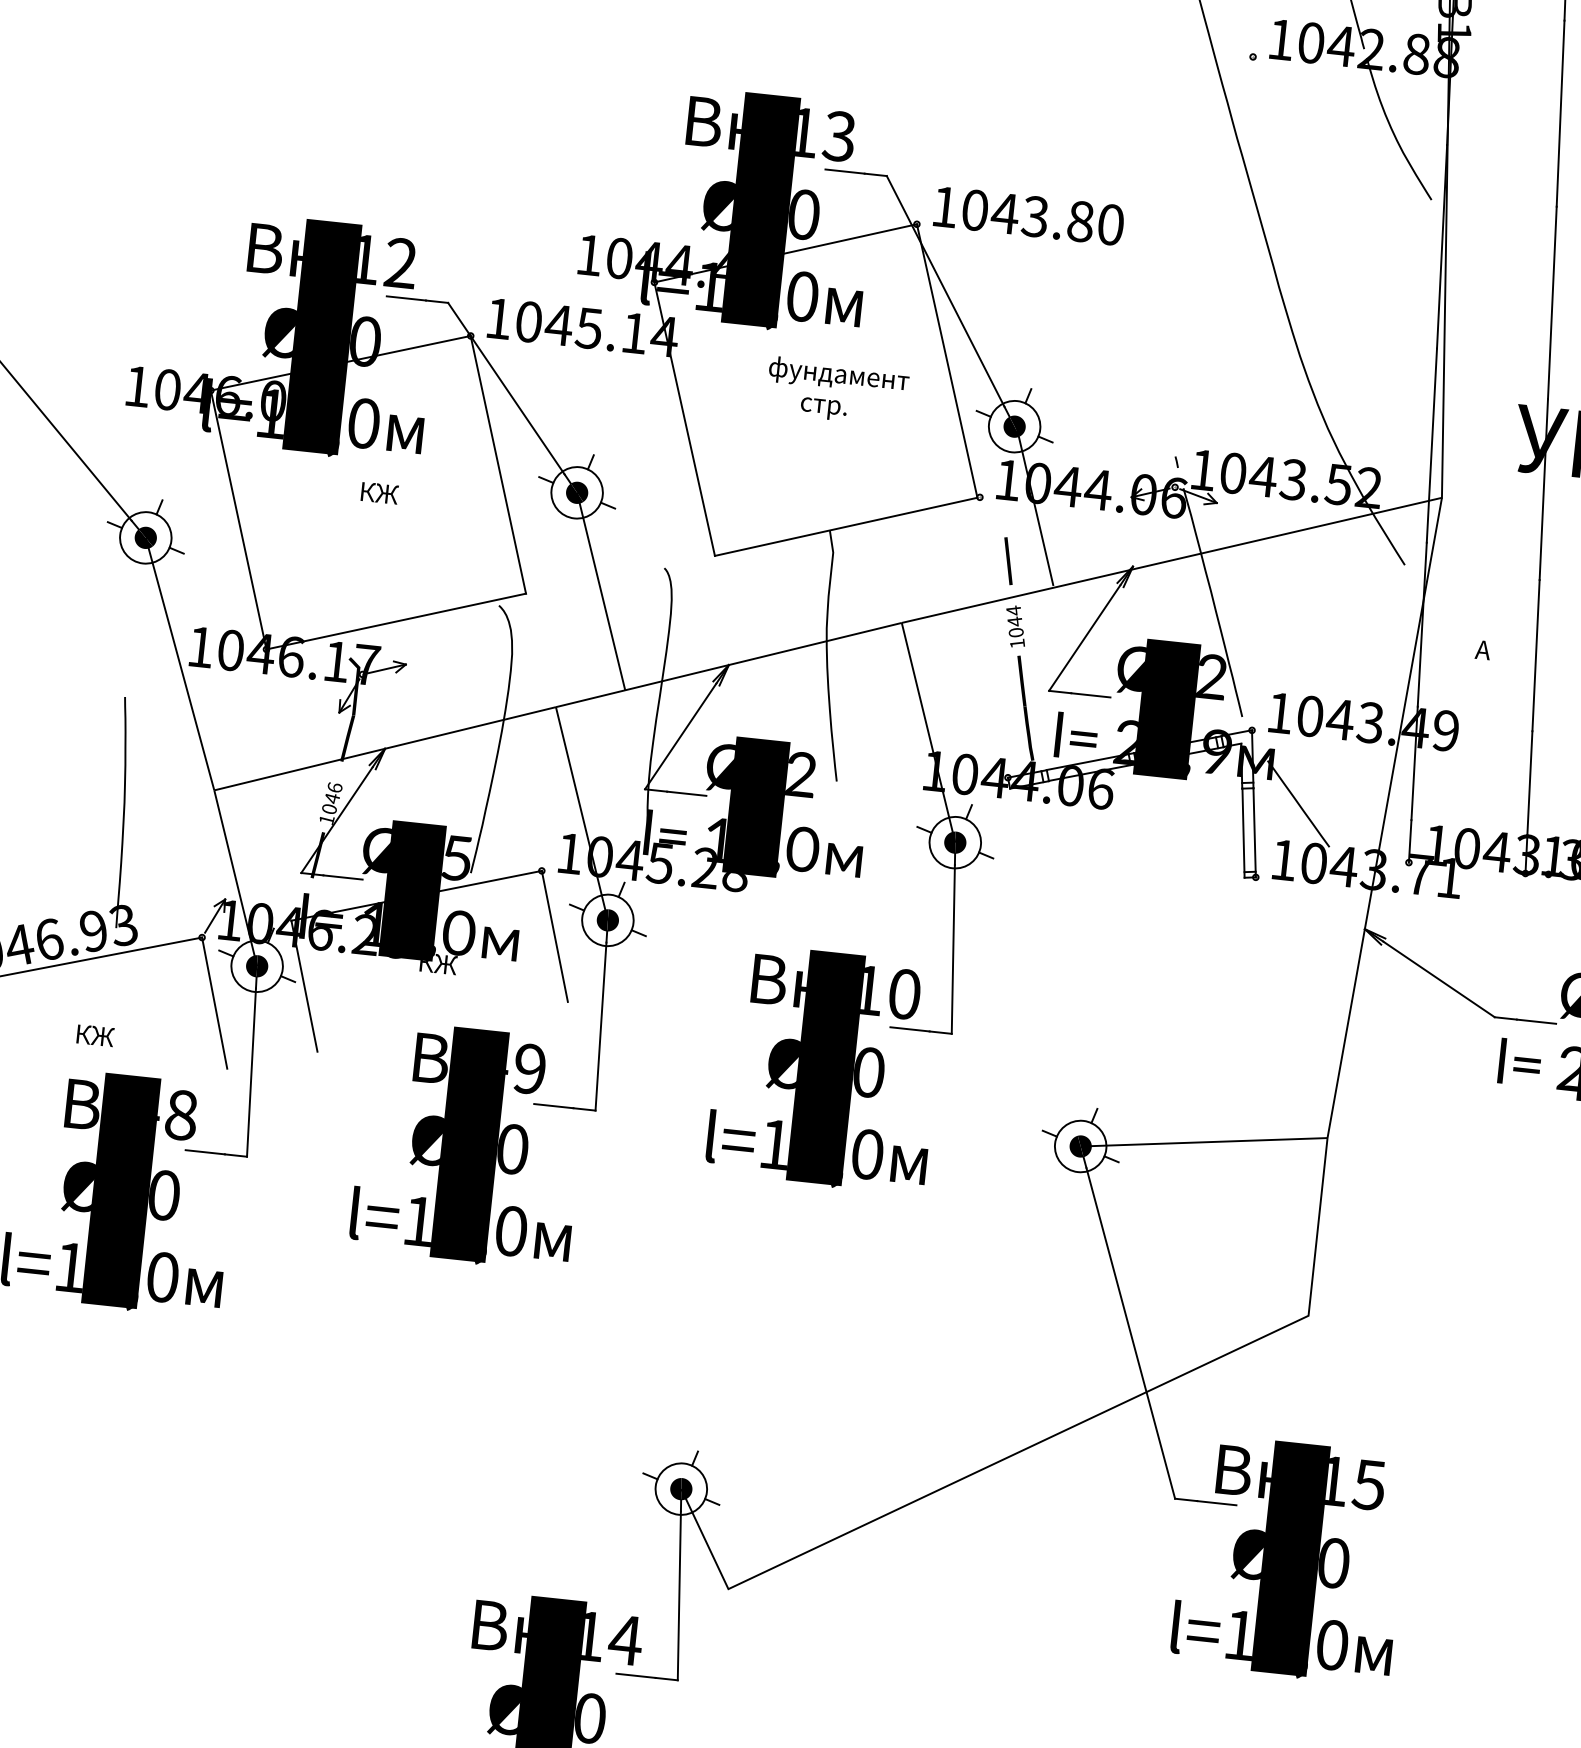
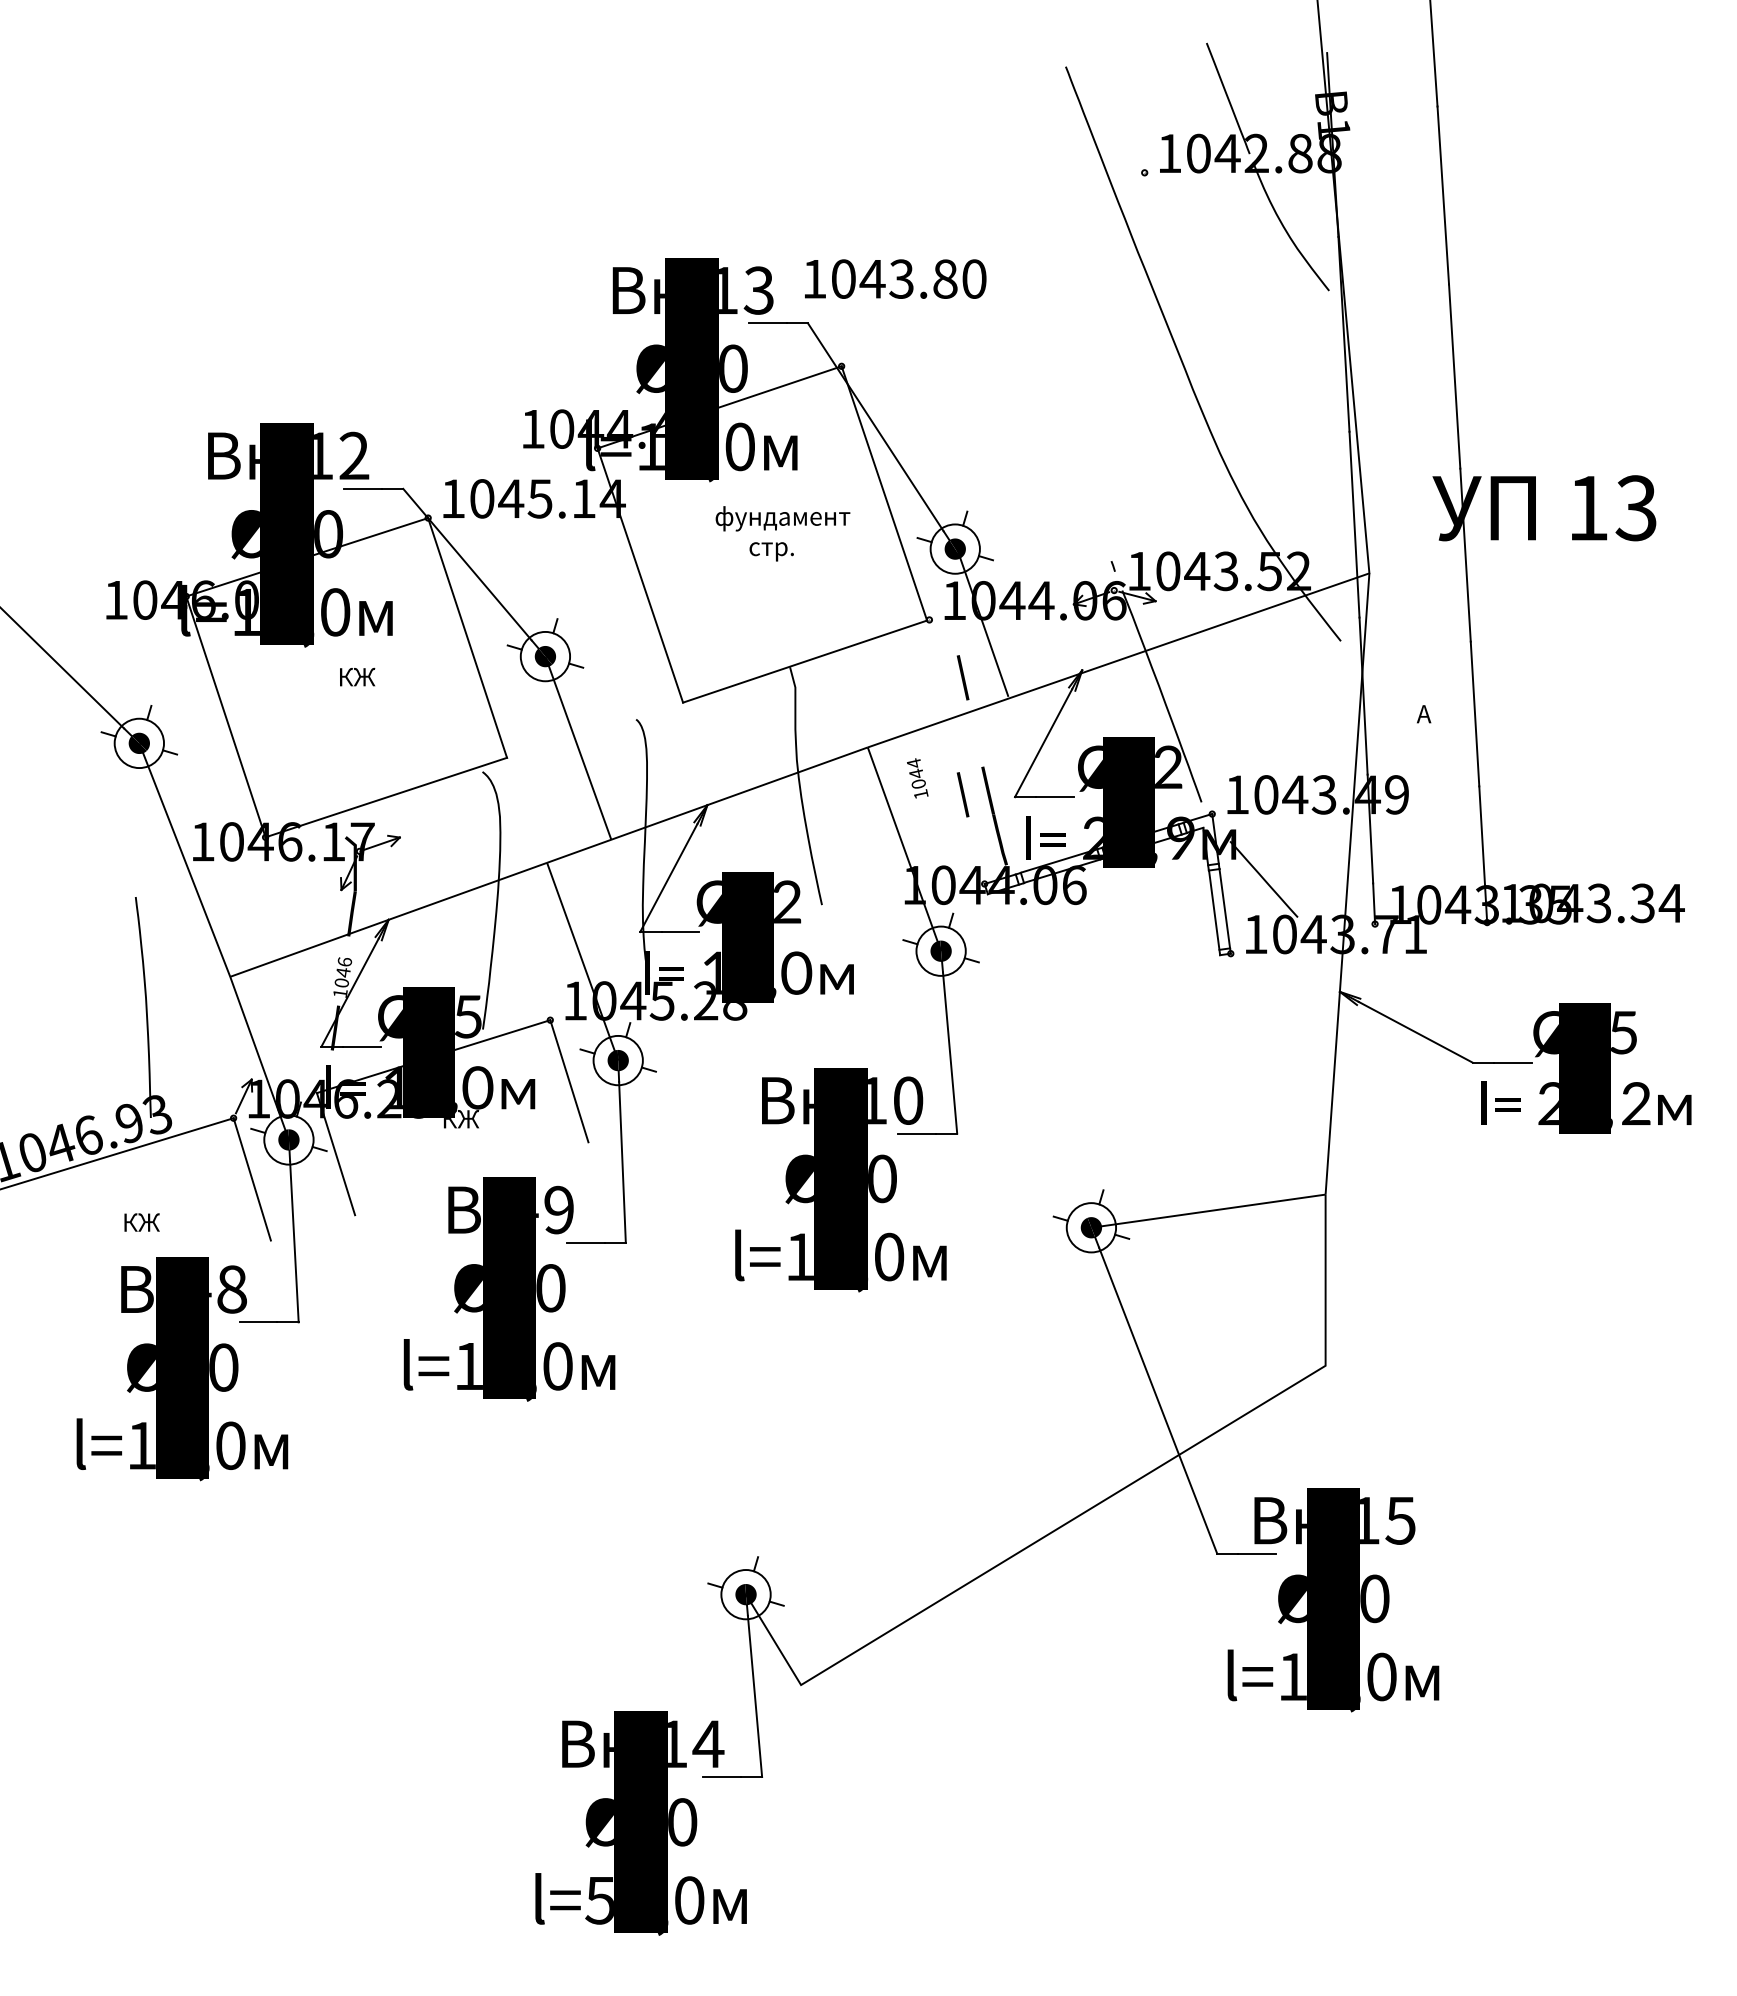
text: (1029, 215) -> (895, 278), moved
text: (1015, 626) -> (917, 778), moved
line: (994, 682) -> (962, 794), added

